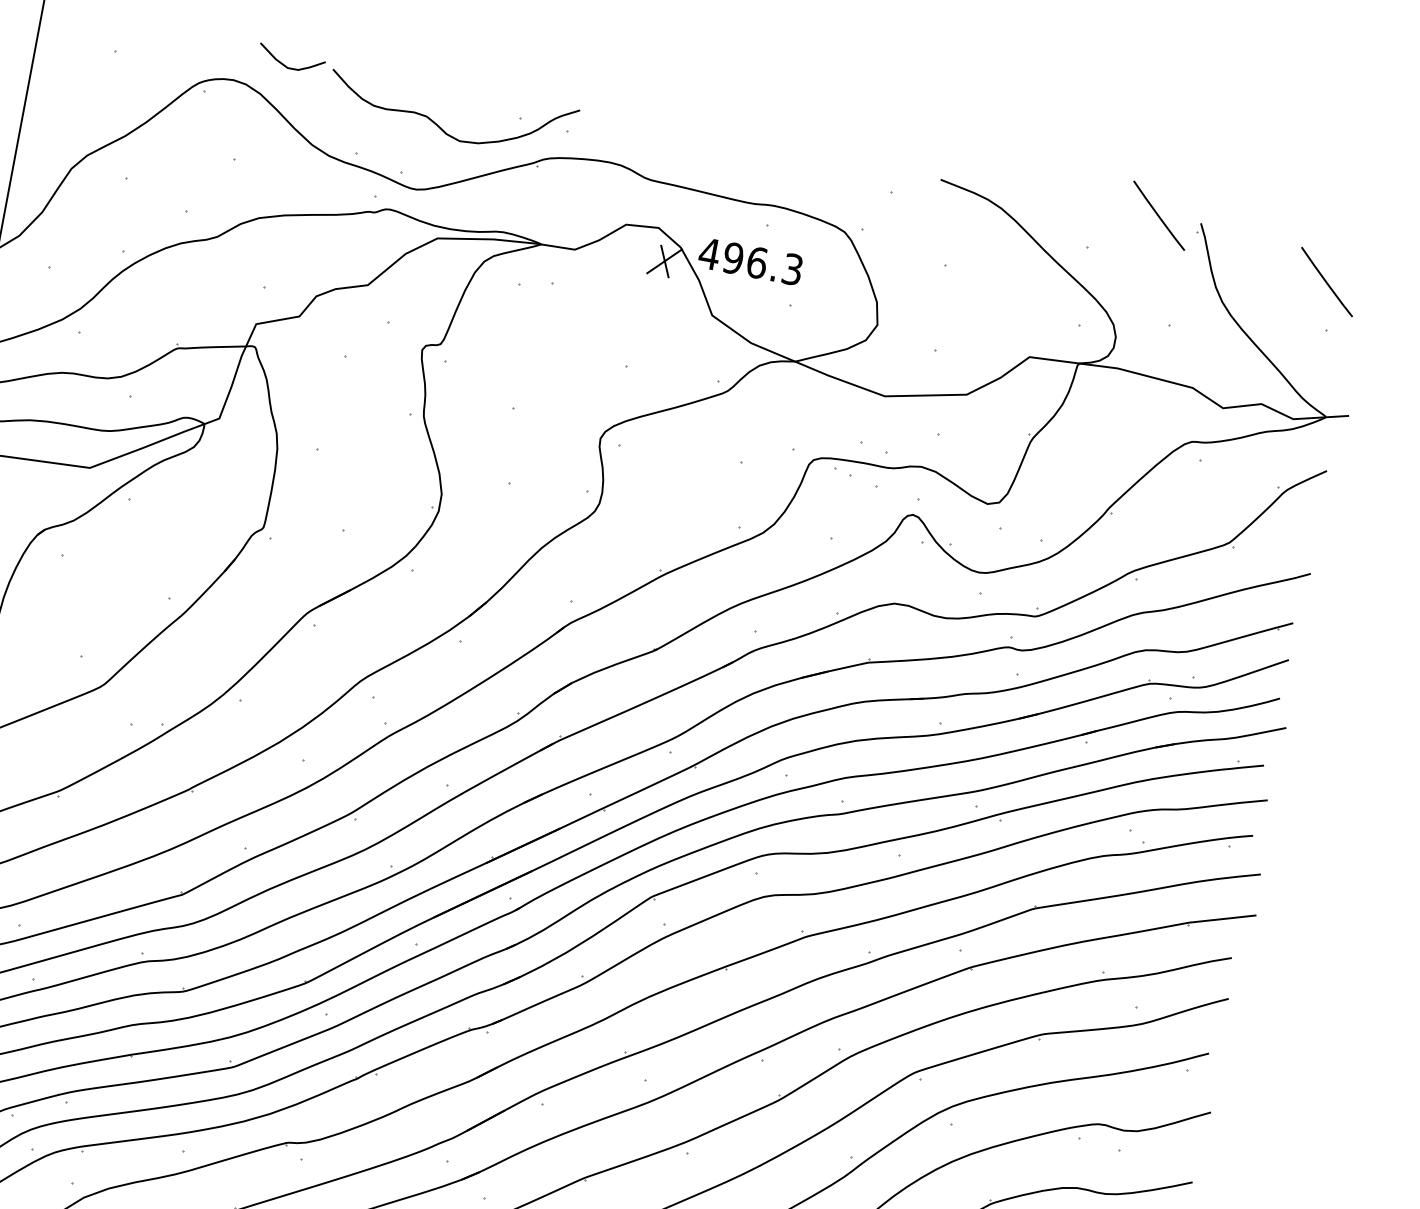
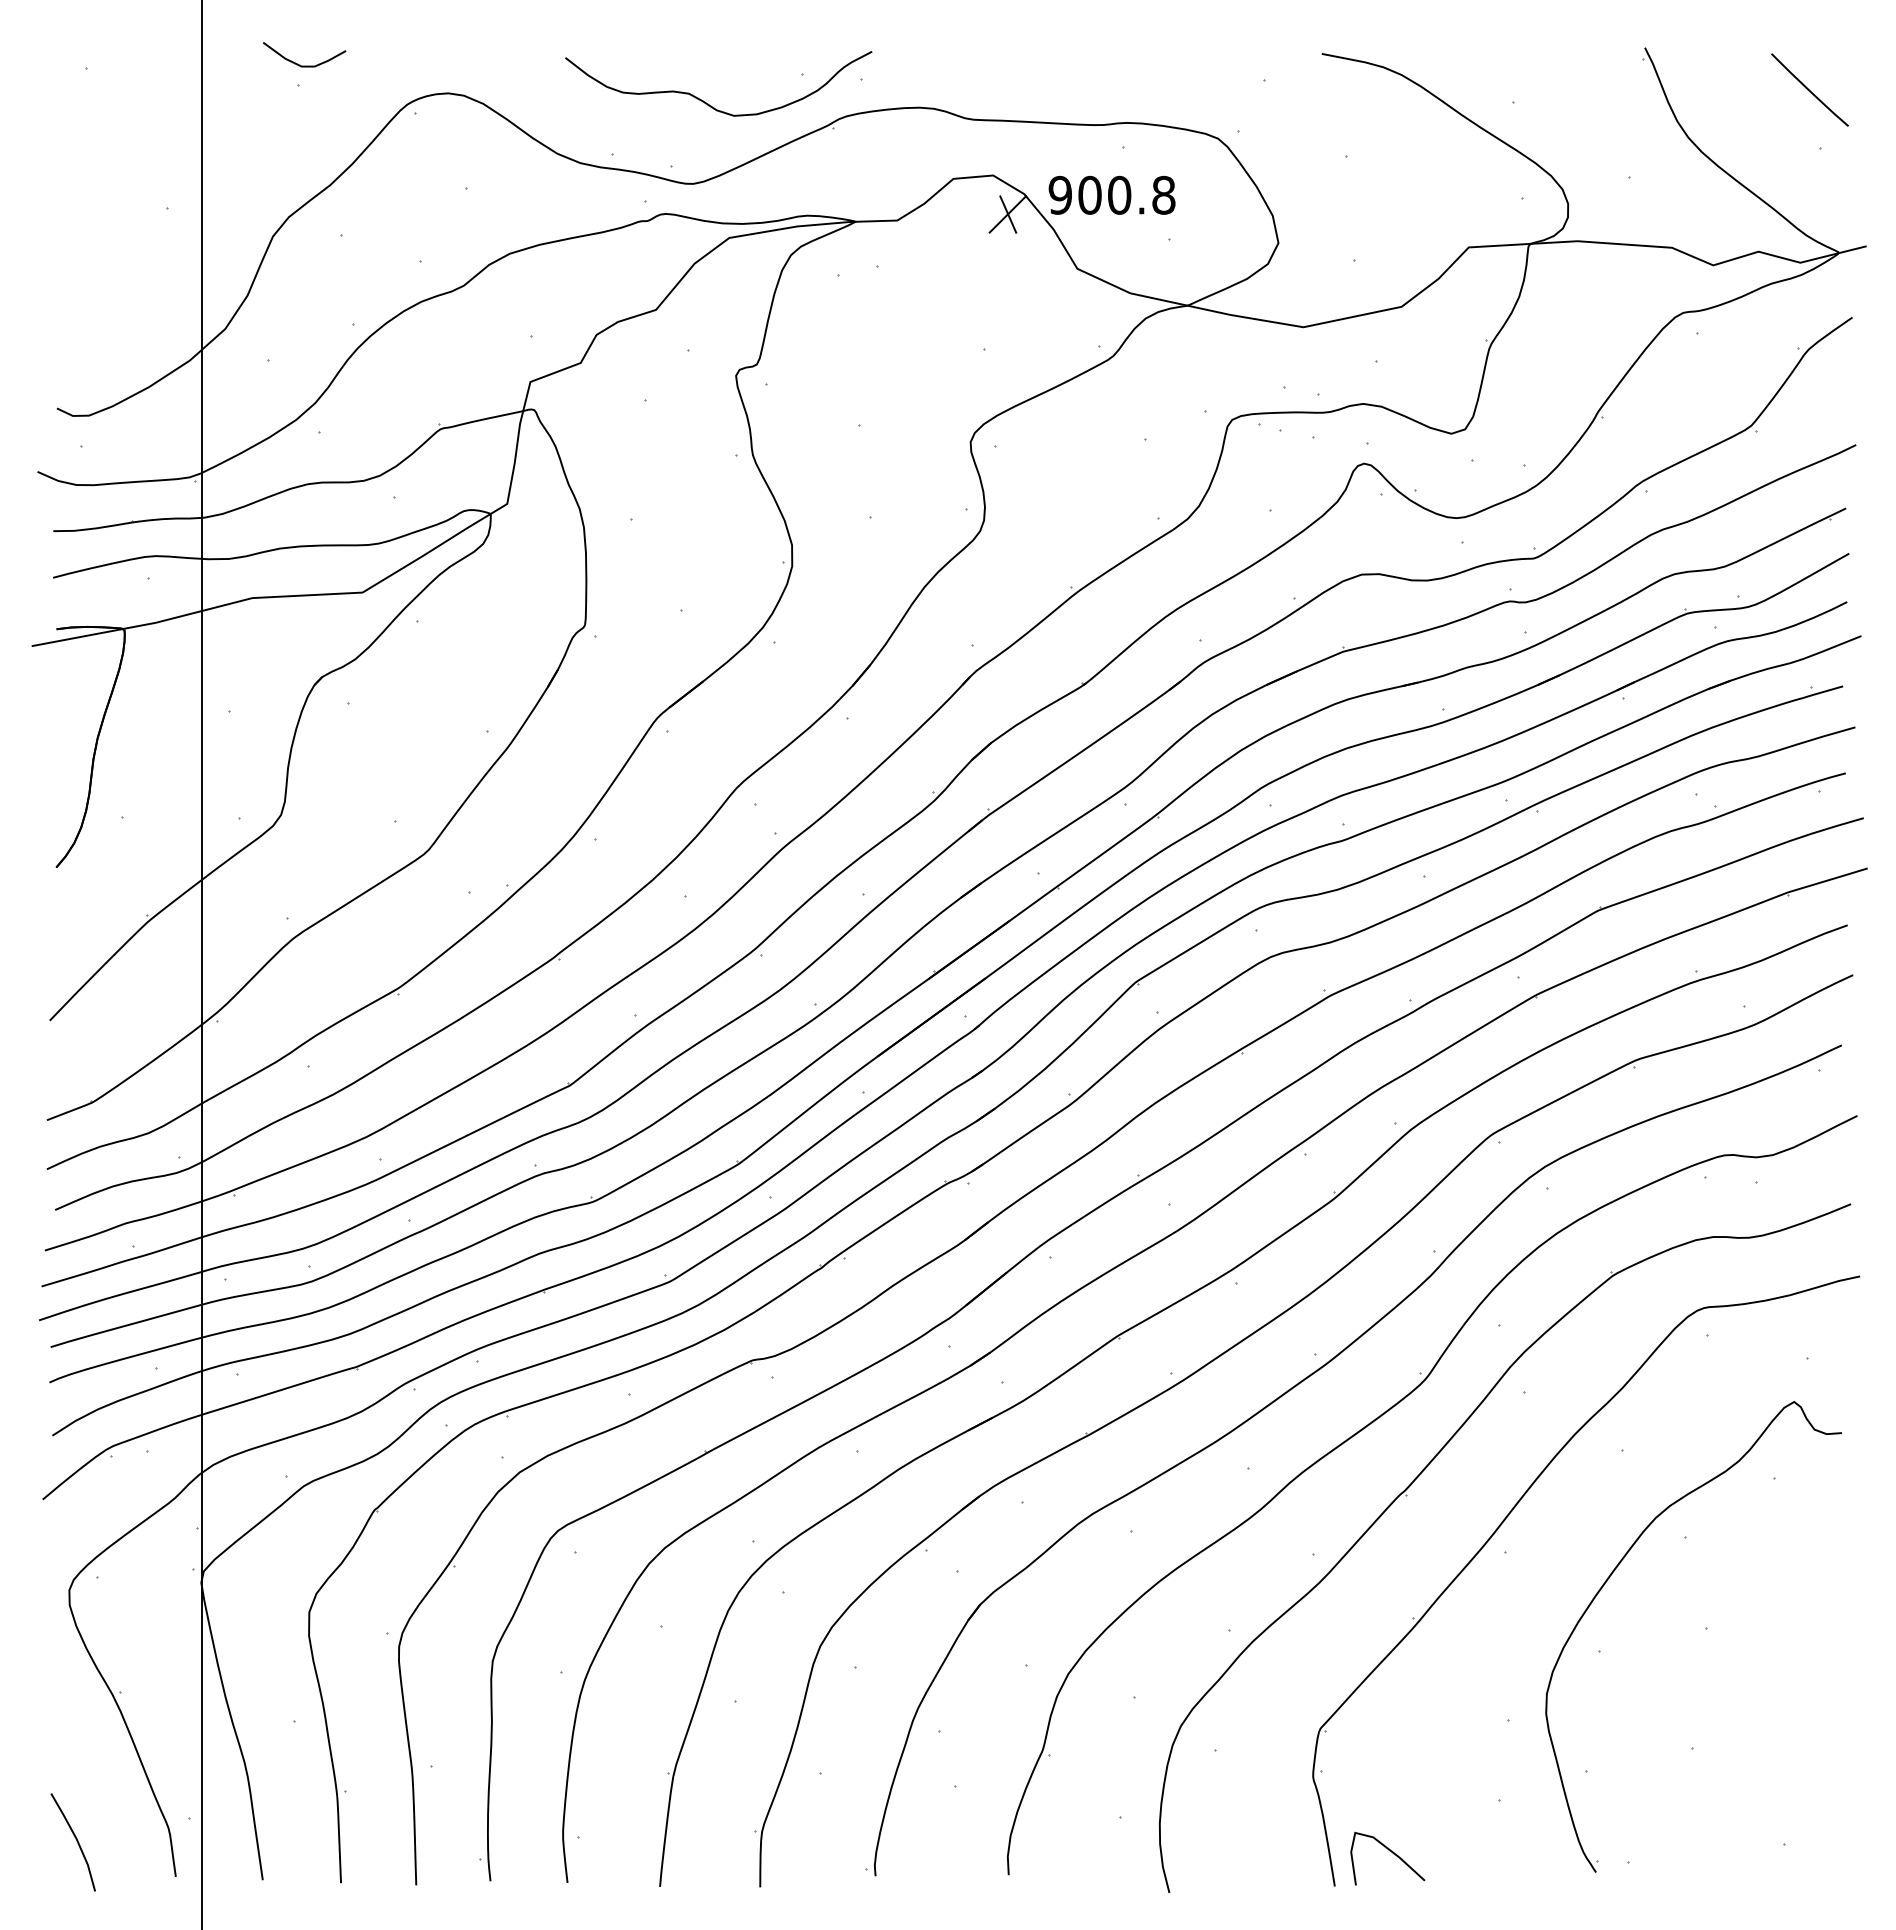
curve: (290, 67) -> (304, 65), moved
line: (1158, 215) -> (1592, 47), removed
text: (750, 260) -> (1111, 194), 496.3 -> 900.8

